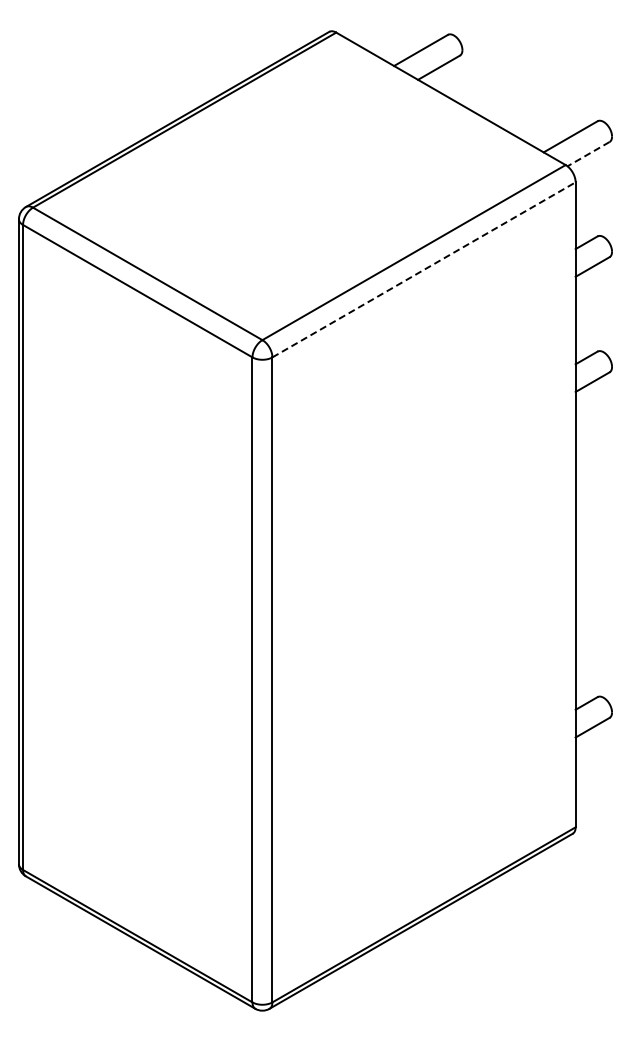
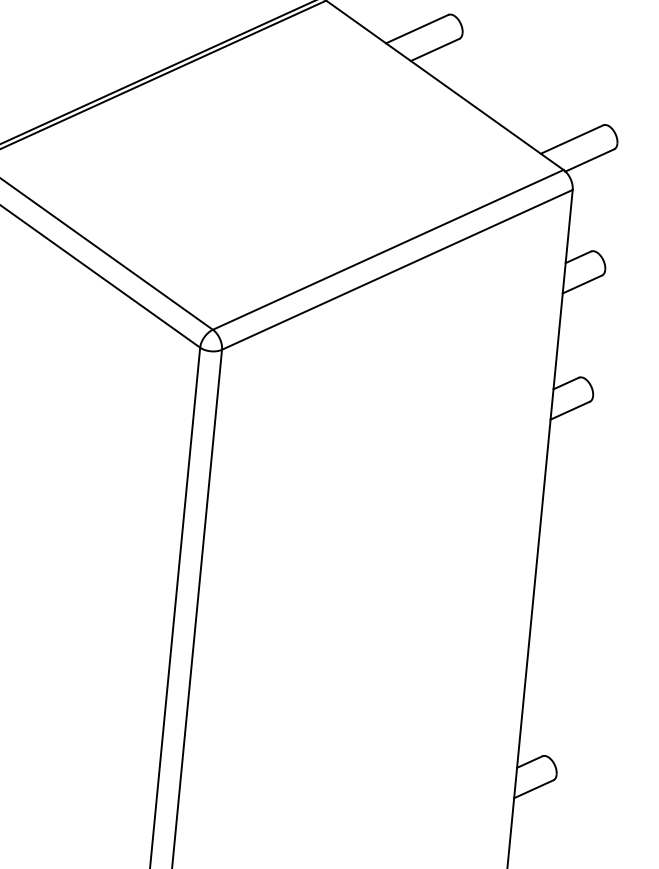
line: (587, 154) -> (588, 160), dashed -> solid
line: (424, 269) -> (397, 269), dashed -> solid

